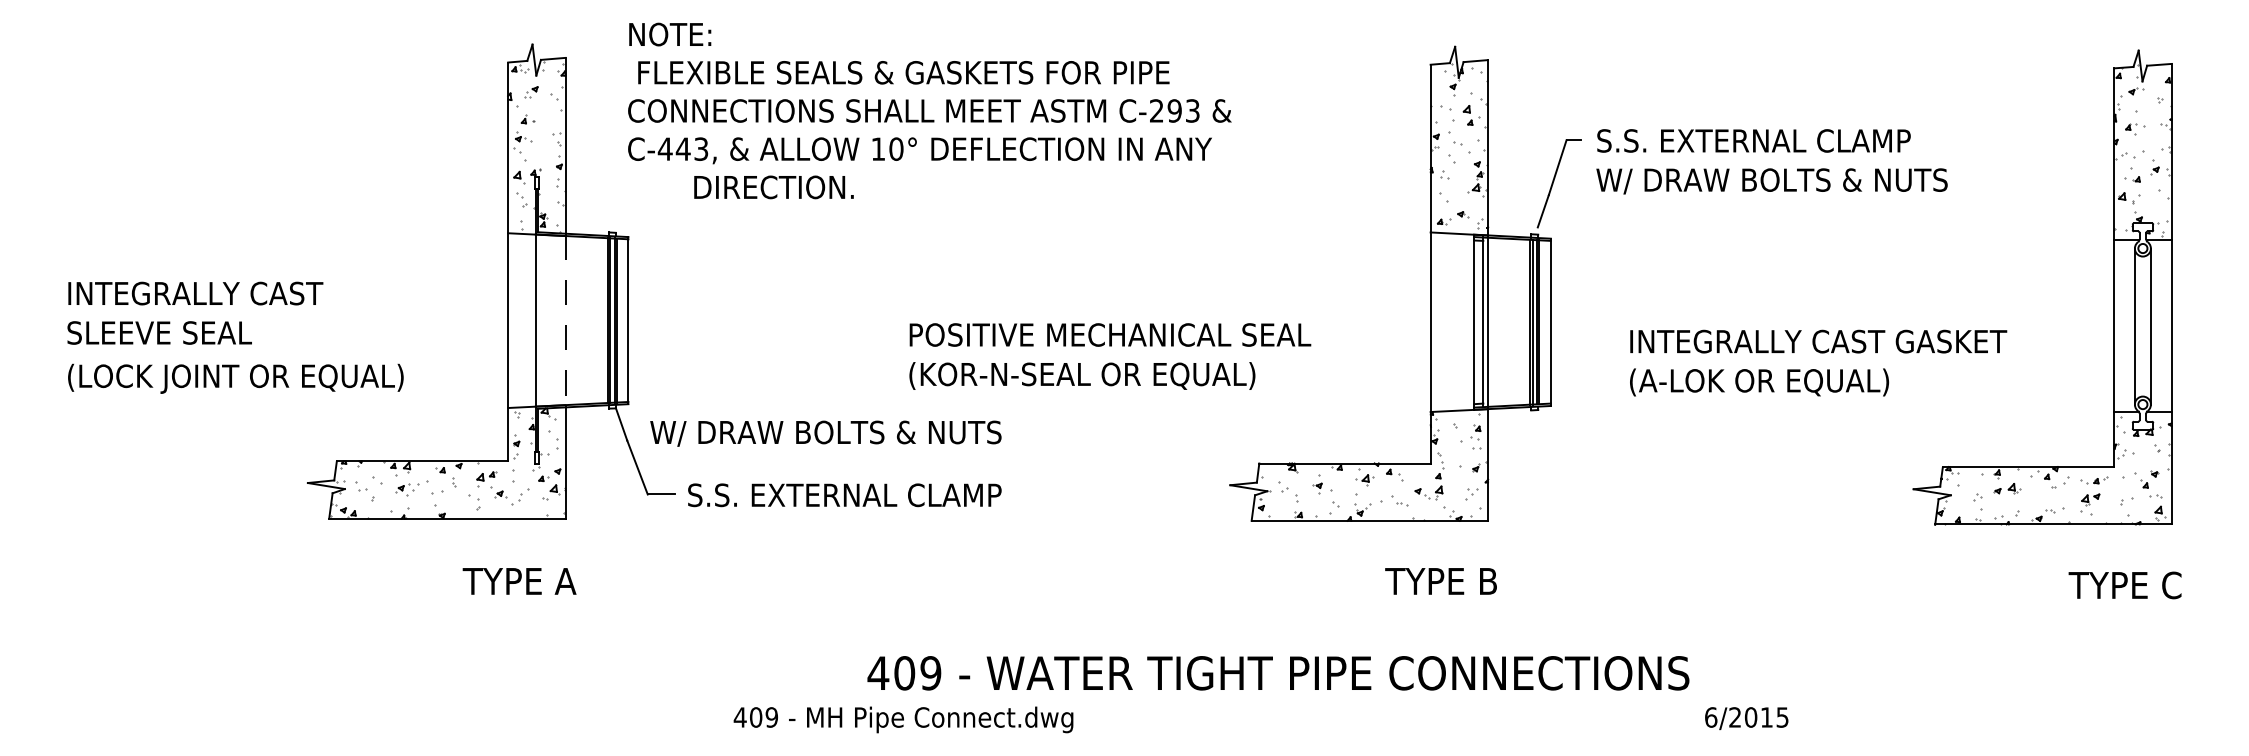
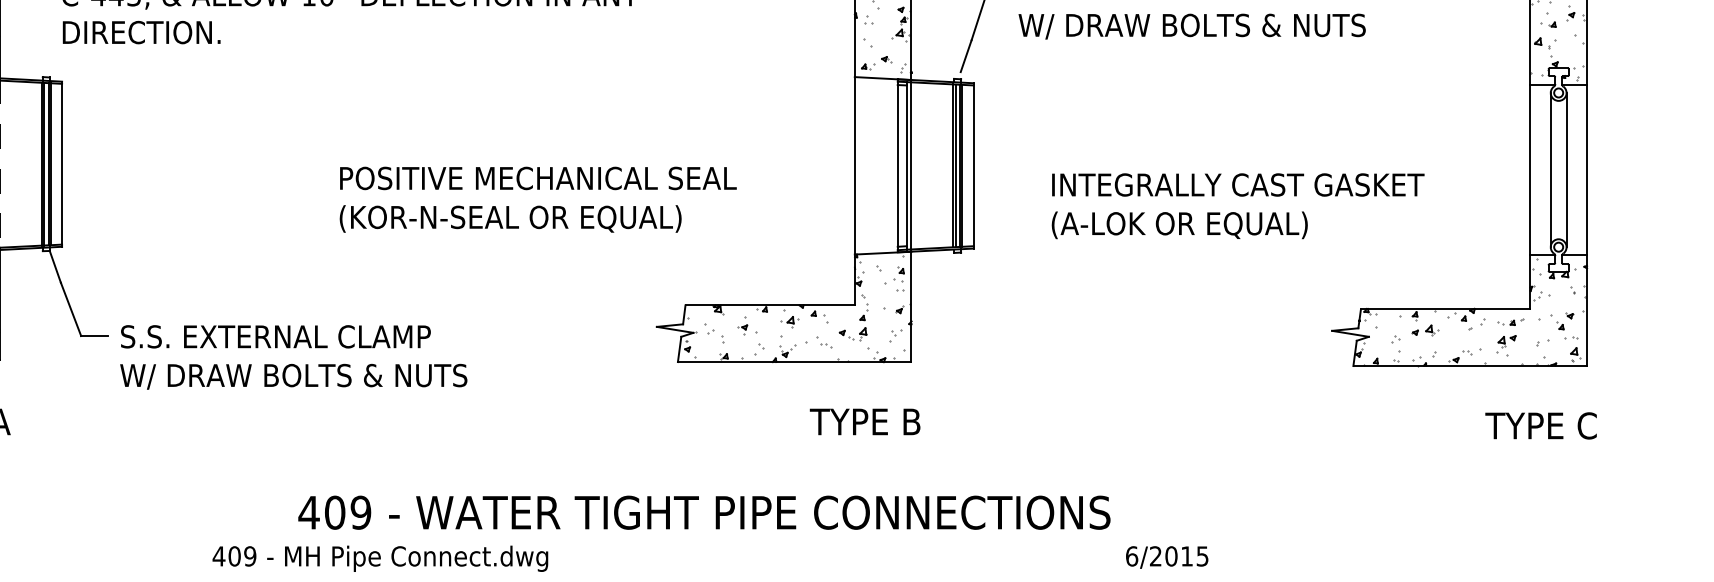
text: (773, 187) -> (141, 32), moved
text: (825, 433) -> (293, 376), moved
text: (903, 719) -> (380, 558), moved

